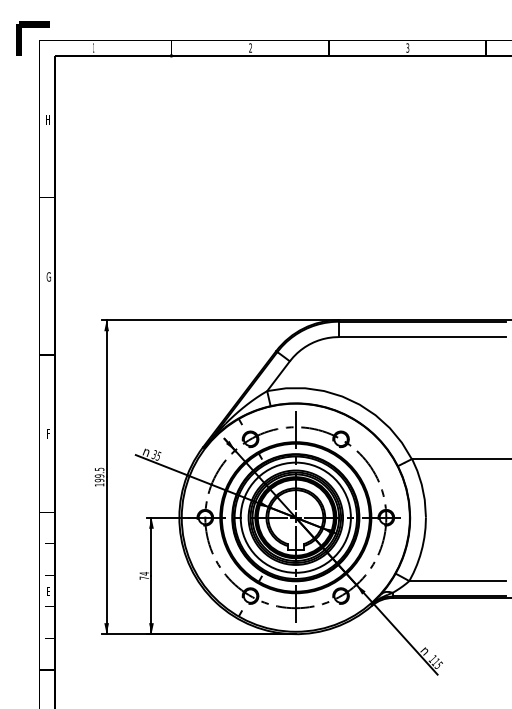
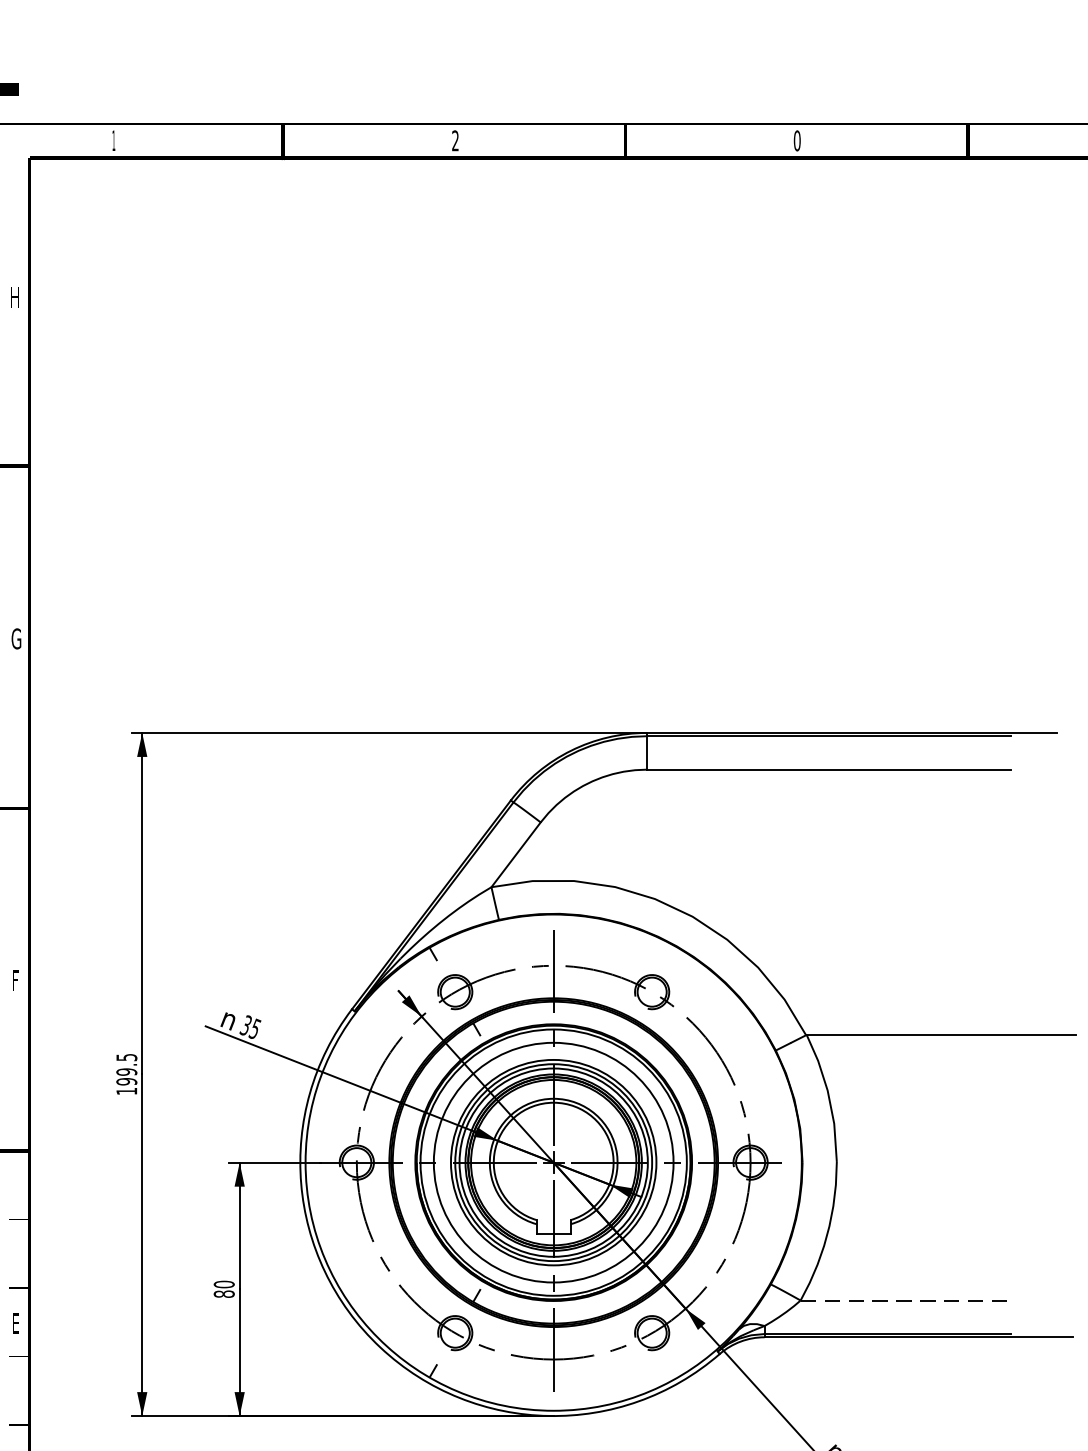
text: (407, 47) -> (796, 139), 3 -> 0
text: (144, 575) -> (224, 1288), 74 -> 80
line: (458, 581) -> (907, 1301), solid -> dashed

